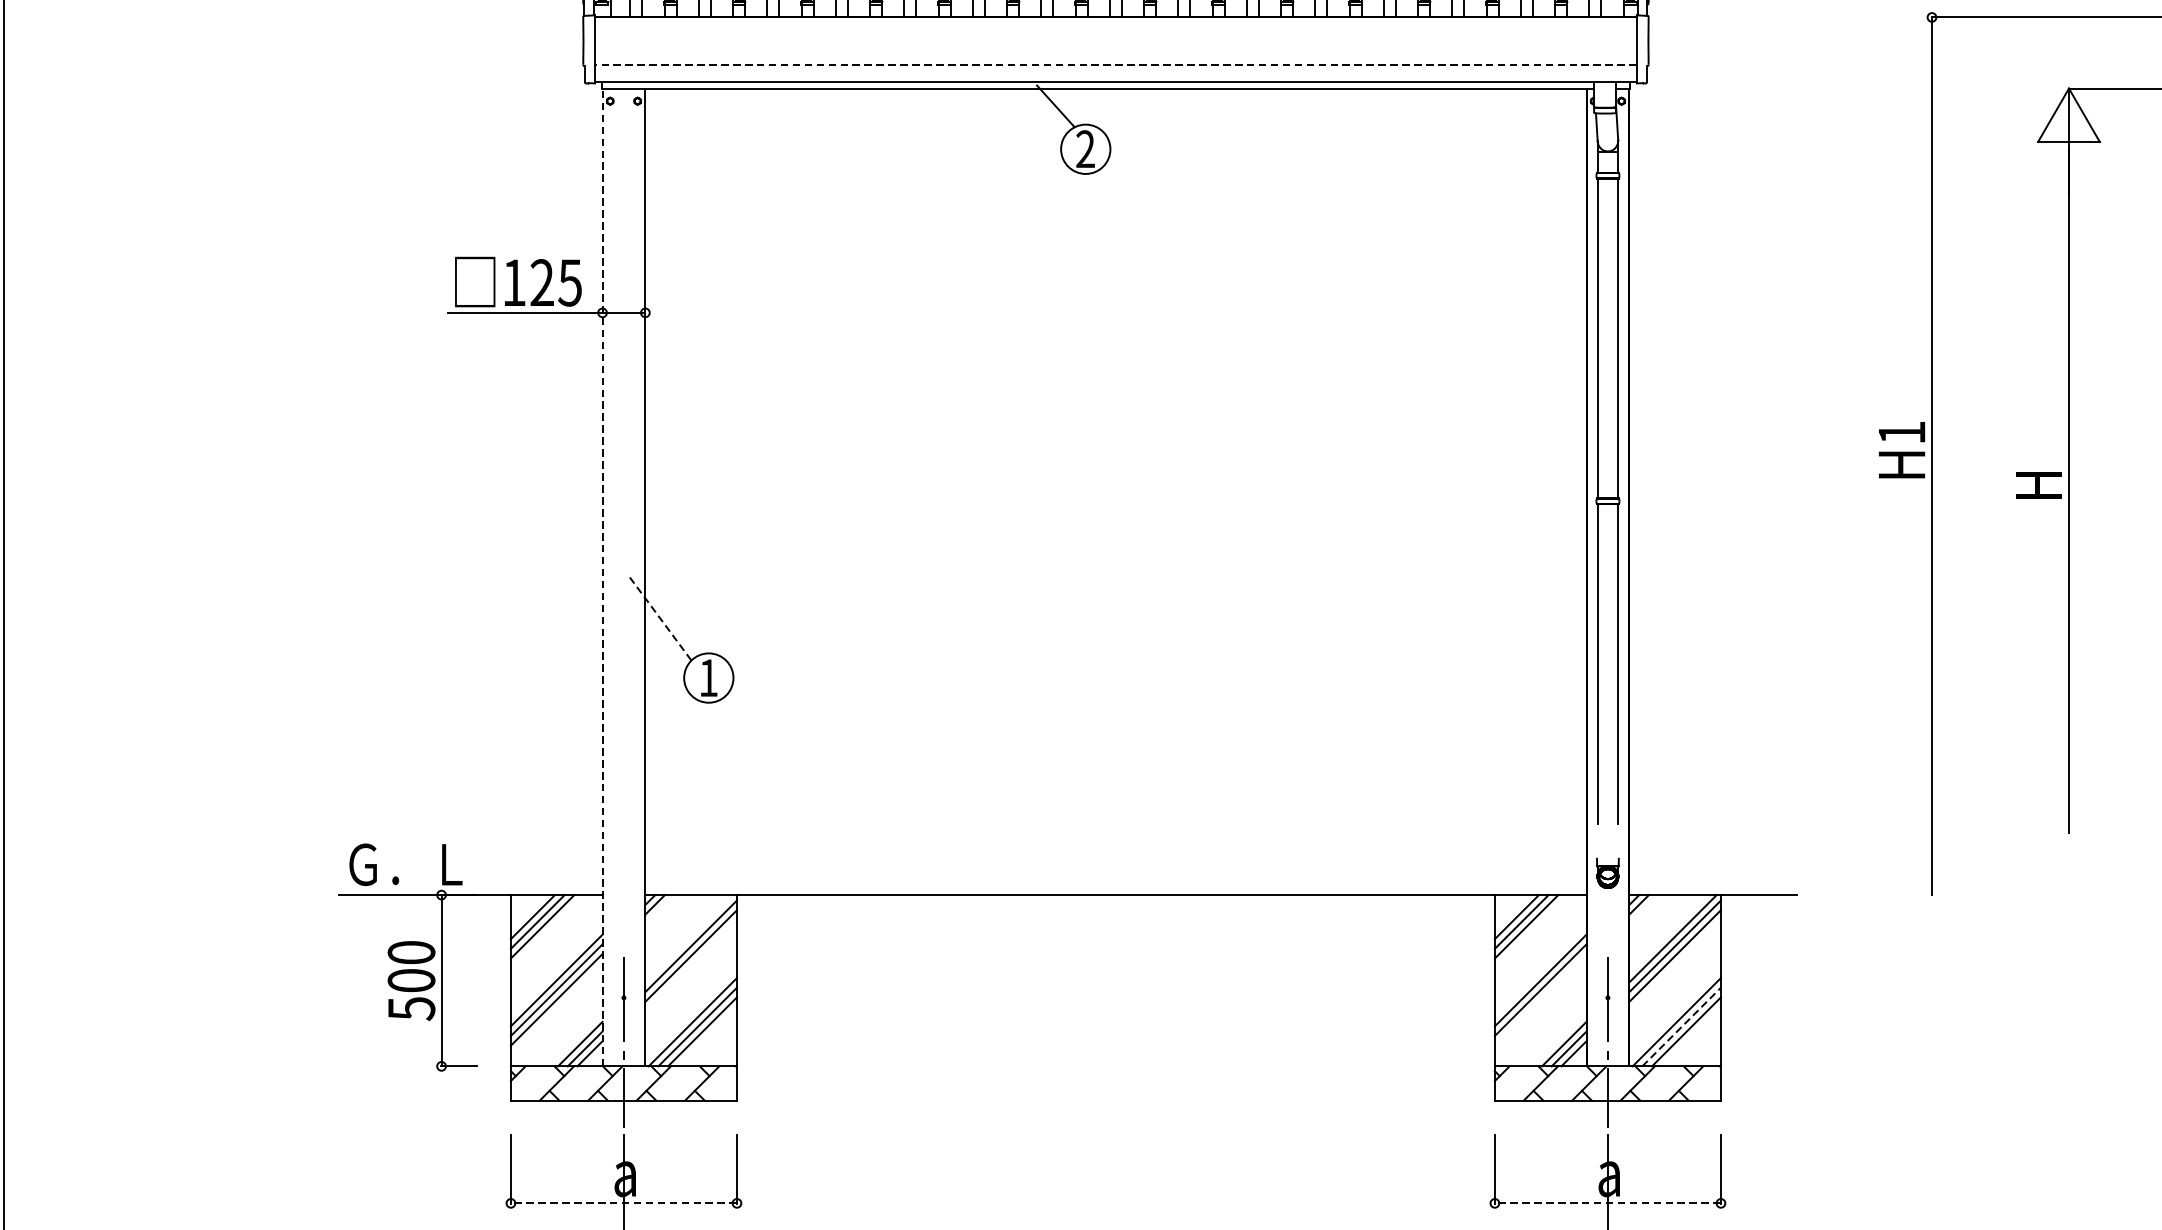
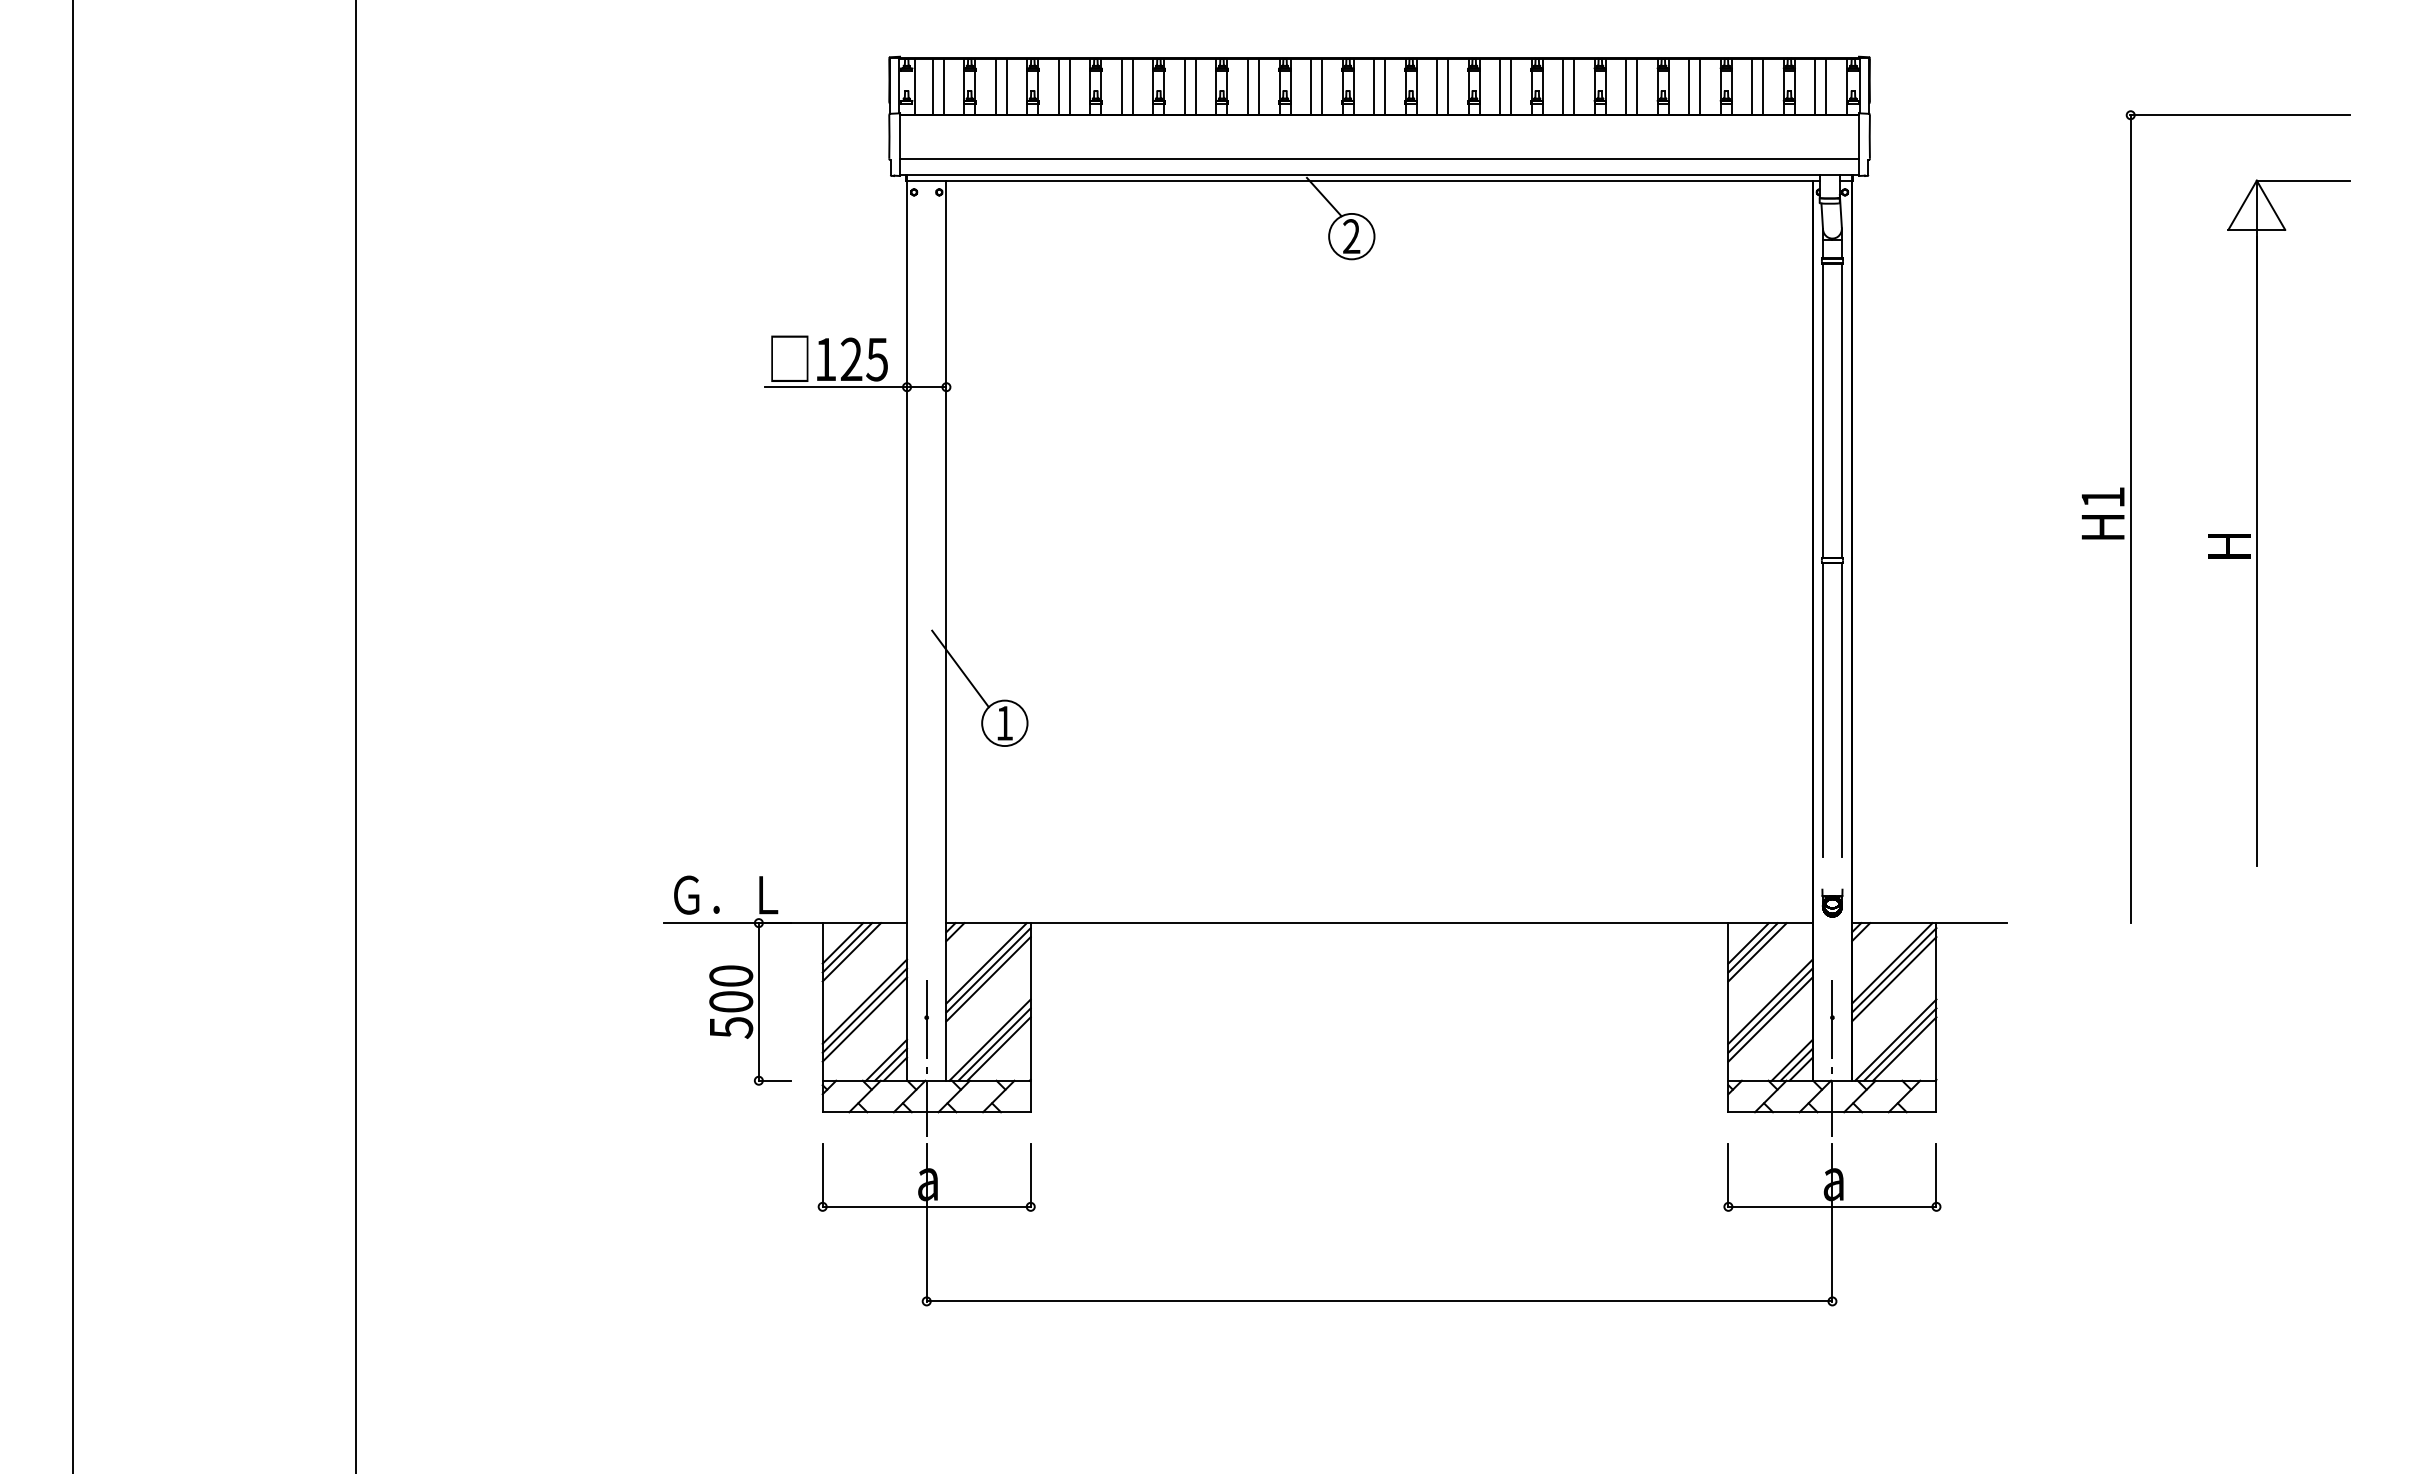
line: (1115, 65) -> (1379, 159), dashed -> solid
line: (603, 577) -> (907, 630), dashed -> solid
line: (660, 618) -> (960, 668), dashed -> solid
line: (688, 938) -> (986, 963), added
line: (1540, 999) -> (1770, 1019), added
line: (1681, 1026) -> (1900, 1044), dashed -> solid
line: (623, 1202) -> (926, 1206), dashed -> solid
line: (1606, 1202) -> (1831, 1206), dashed -> solid

